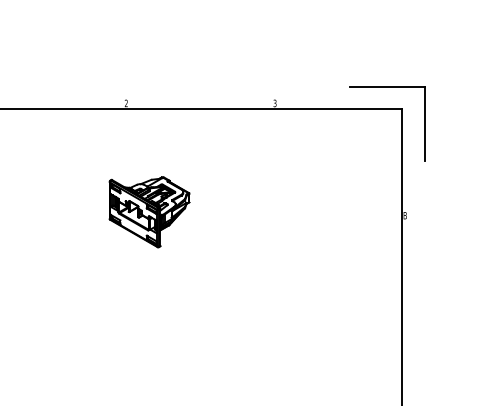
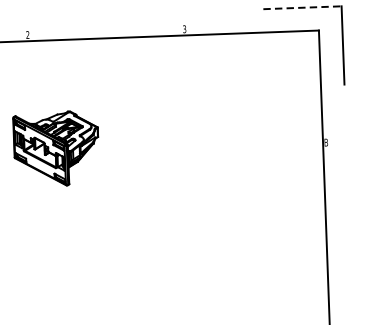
line: (387, 87) -> (302, 8), solid -> dashed

